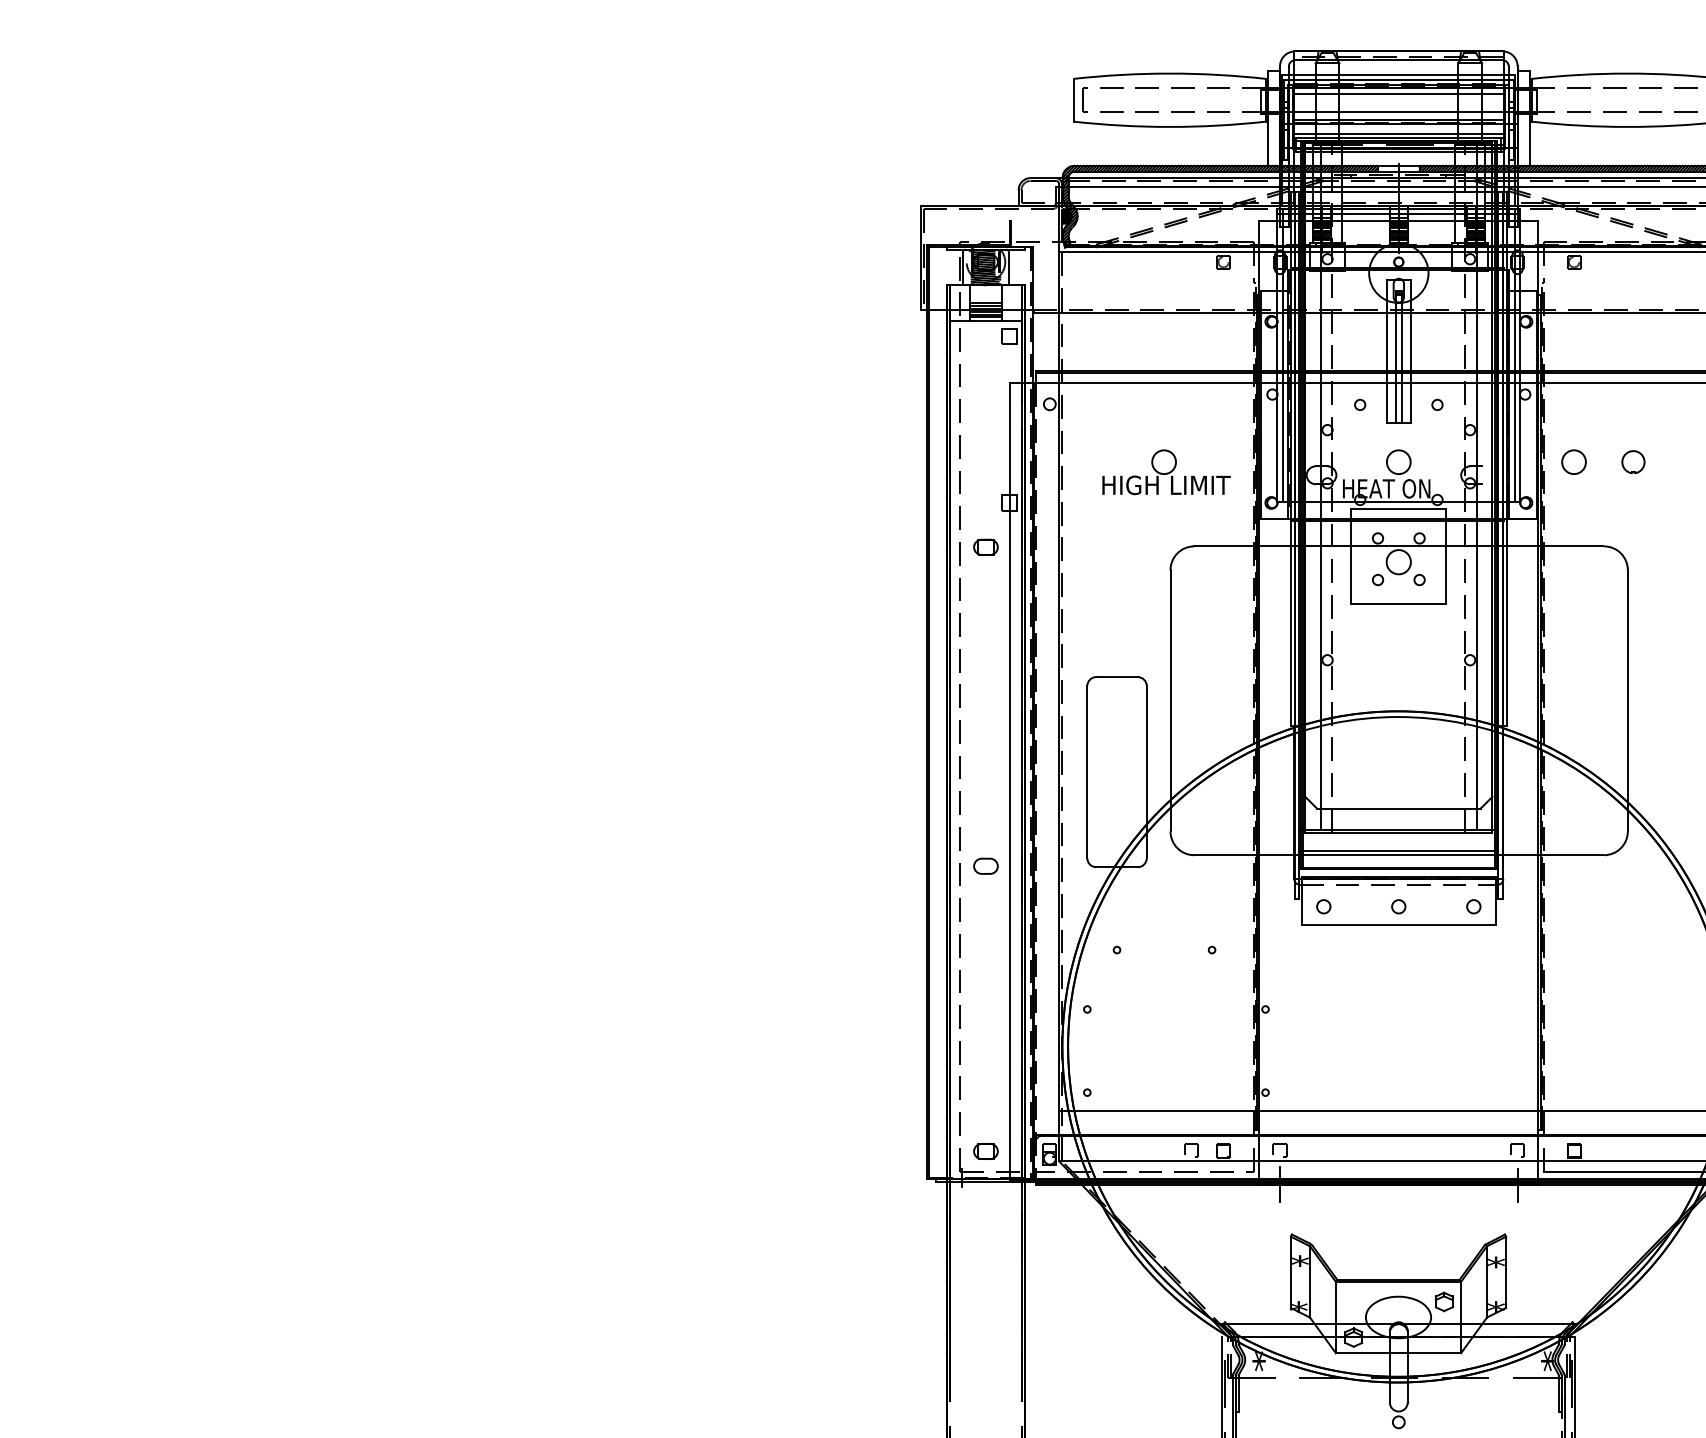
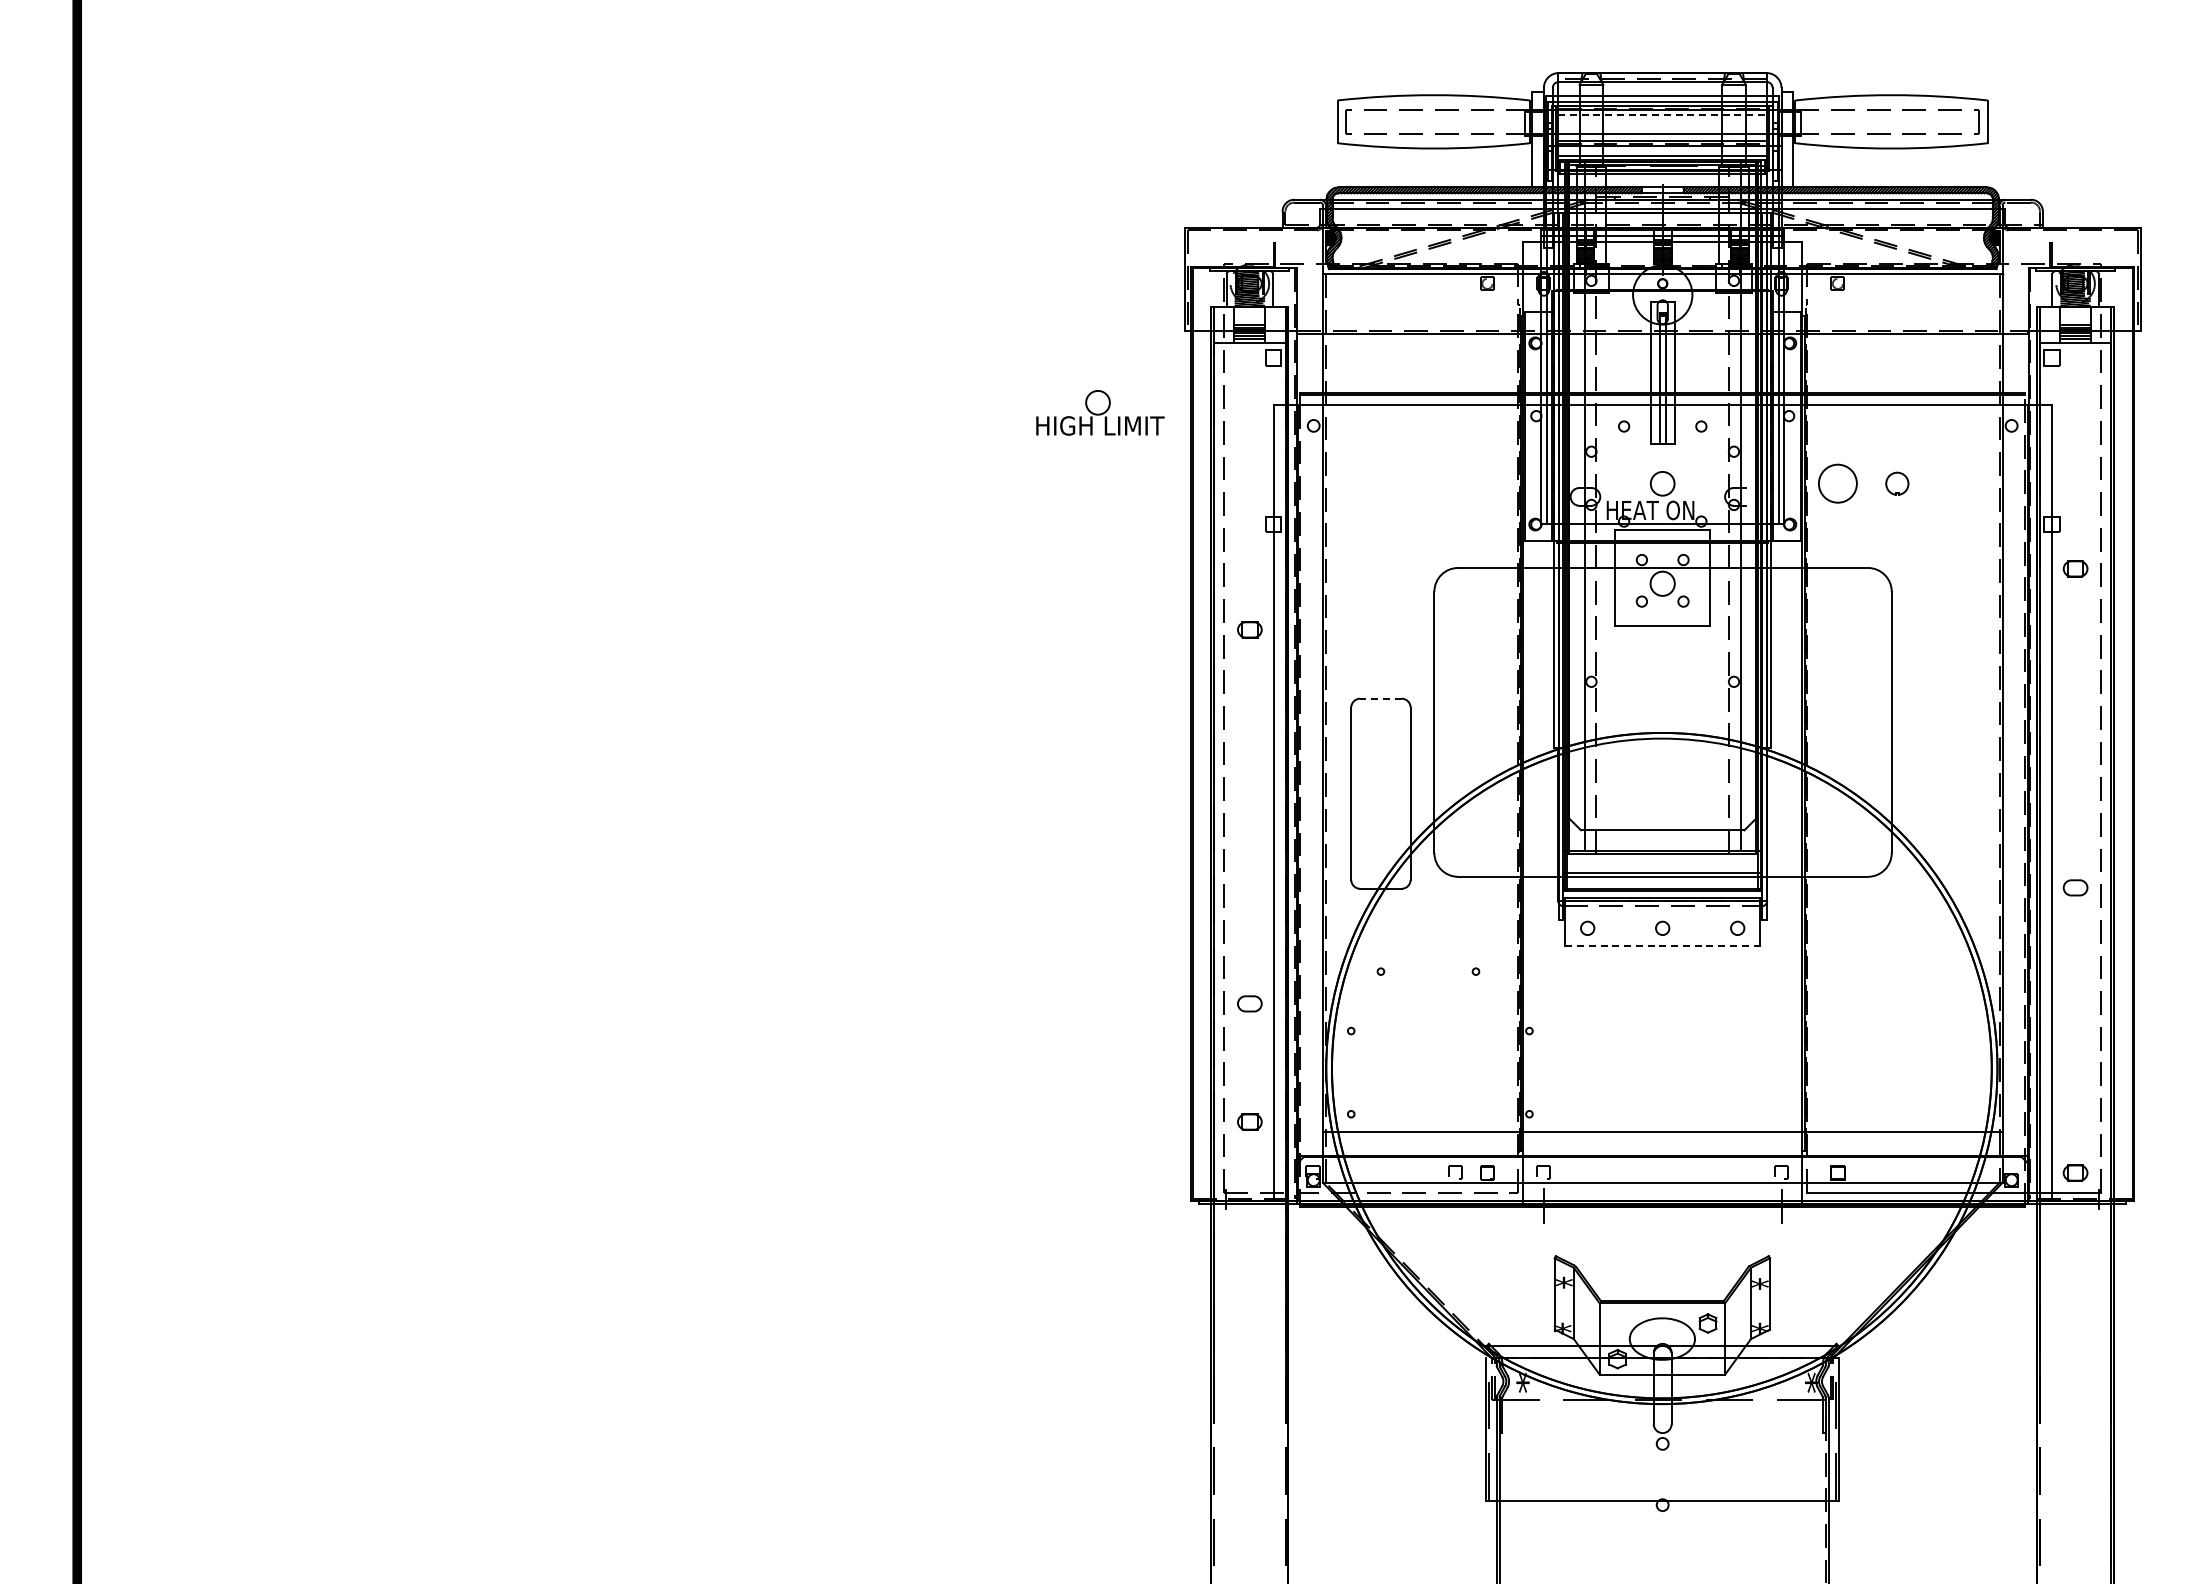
line: (1398, 93) -> (1662, 115), solid -> dashed
circle: (1573, 461) -> (1837, 483), size x1.6
part: (1166, 471) -> (1100, 412), moved
part: (985, 546) -> (1249, 629), moved
line: (1116, 676) -> (1380, 698), solid -> dashed
part: (985, 865) -> (1249, 1003), moved
line: (1399, 924) -> (1663, 946), solid -> dashed
part: (985, 1150) -> (1249, 1121), moved

